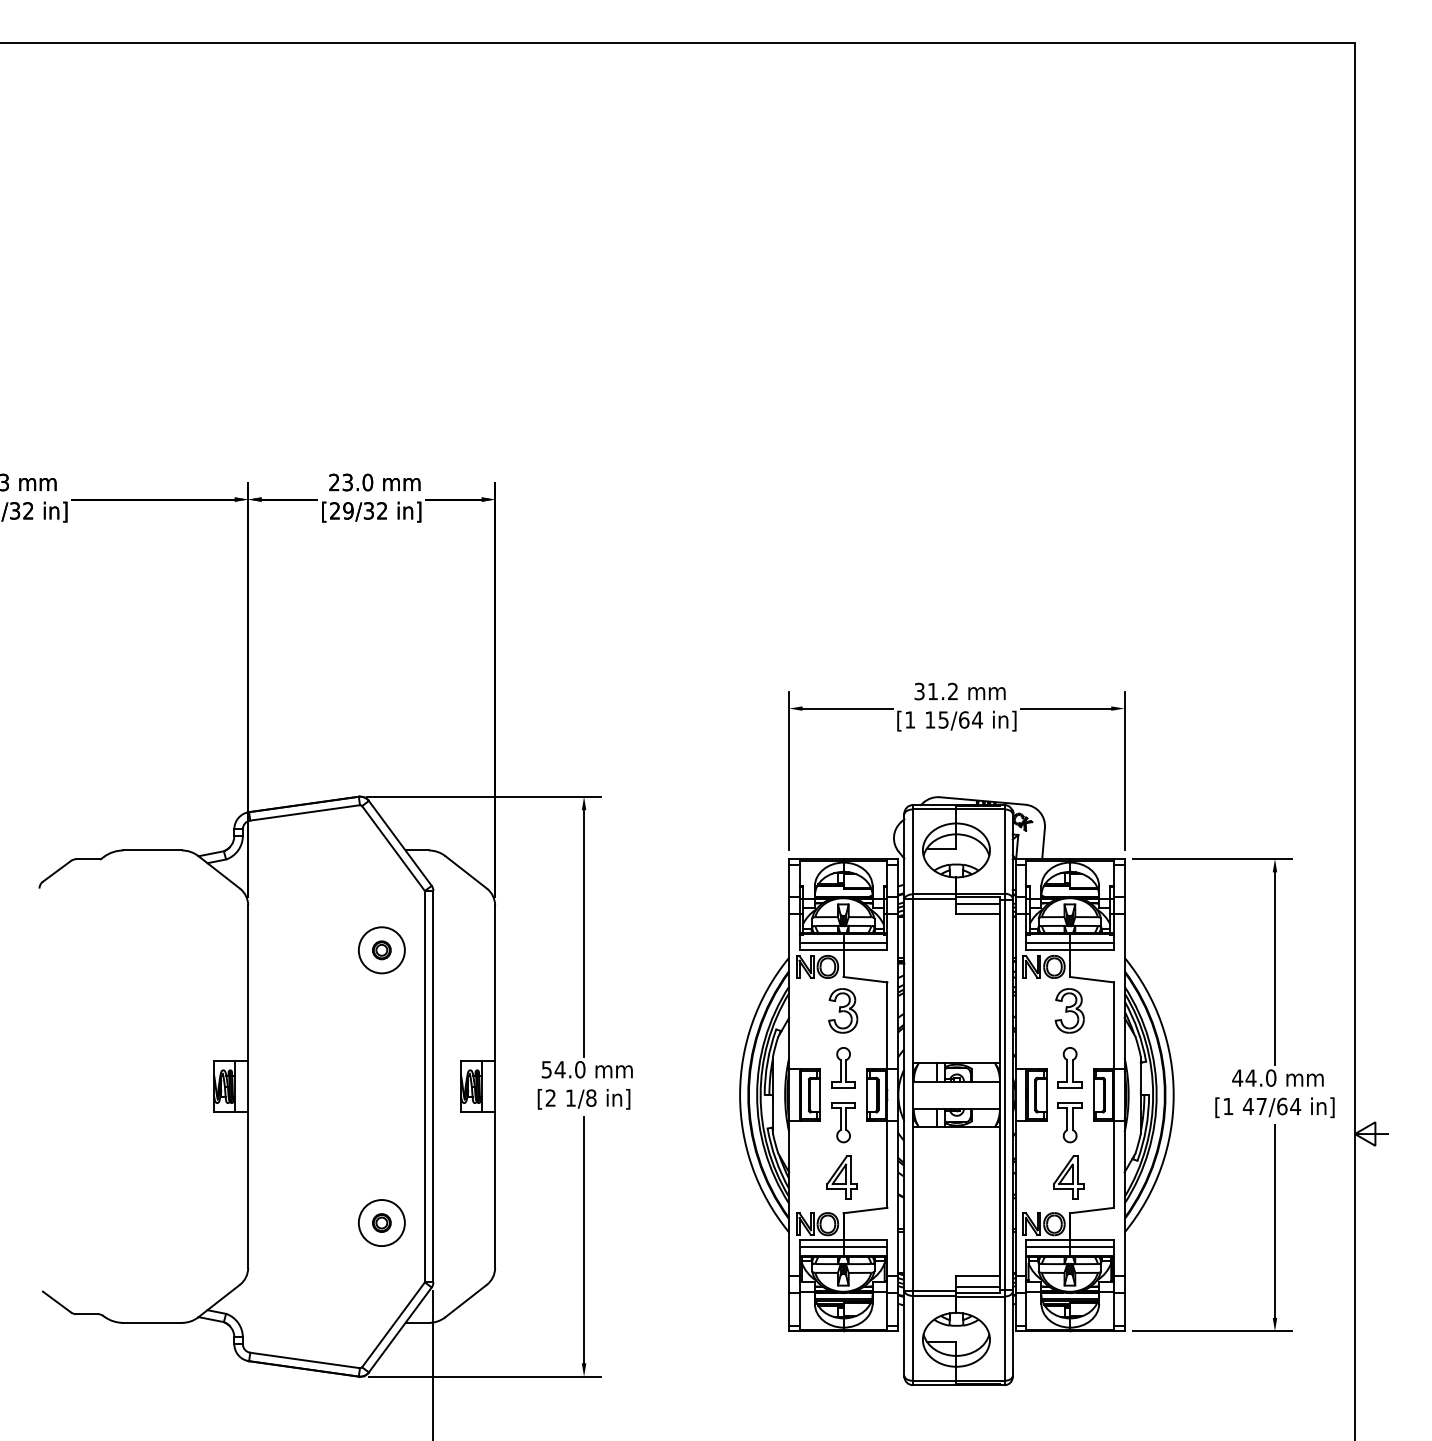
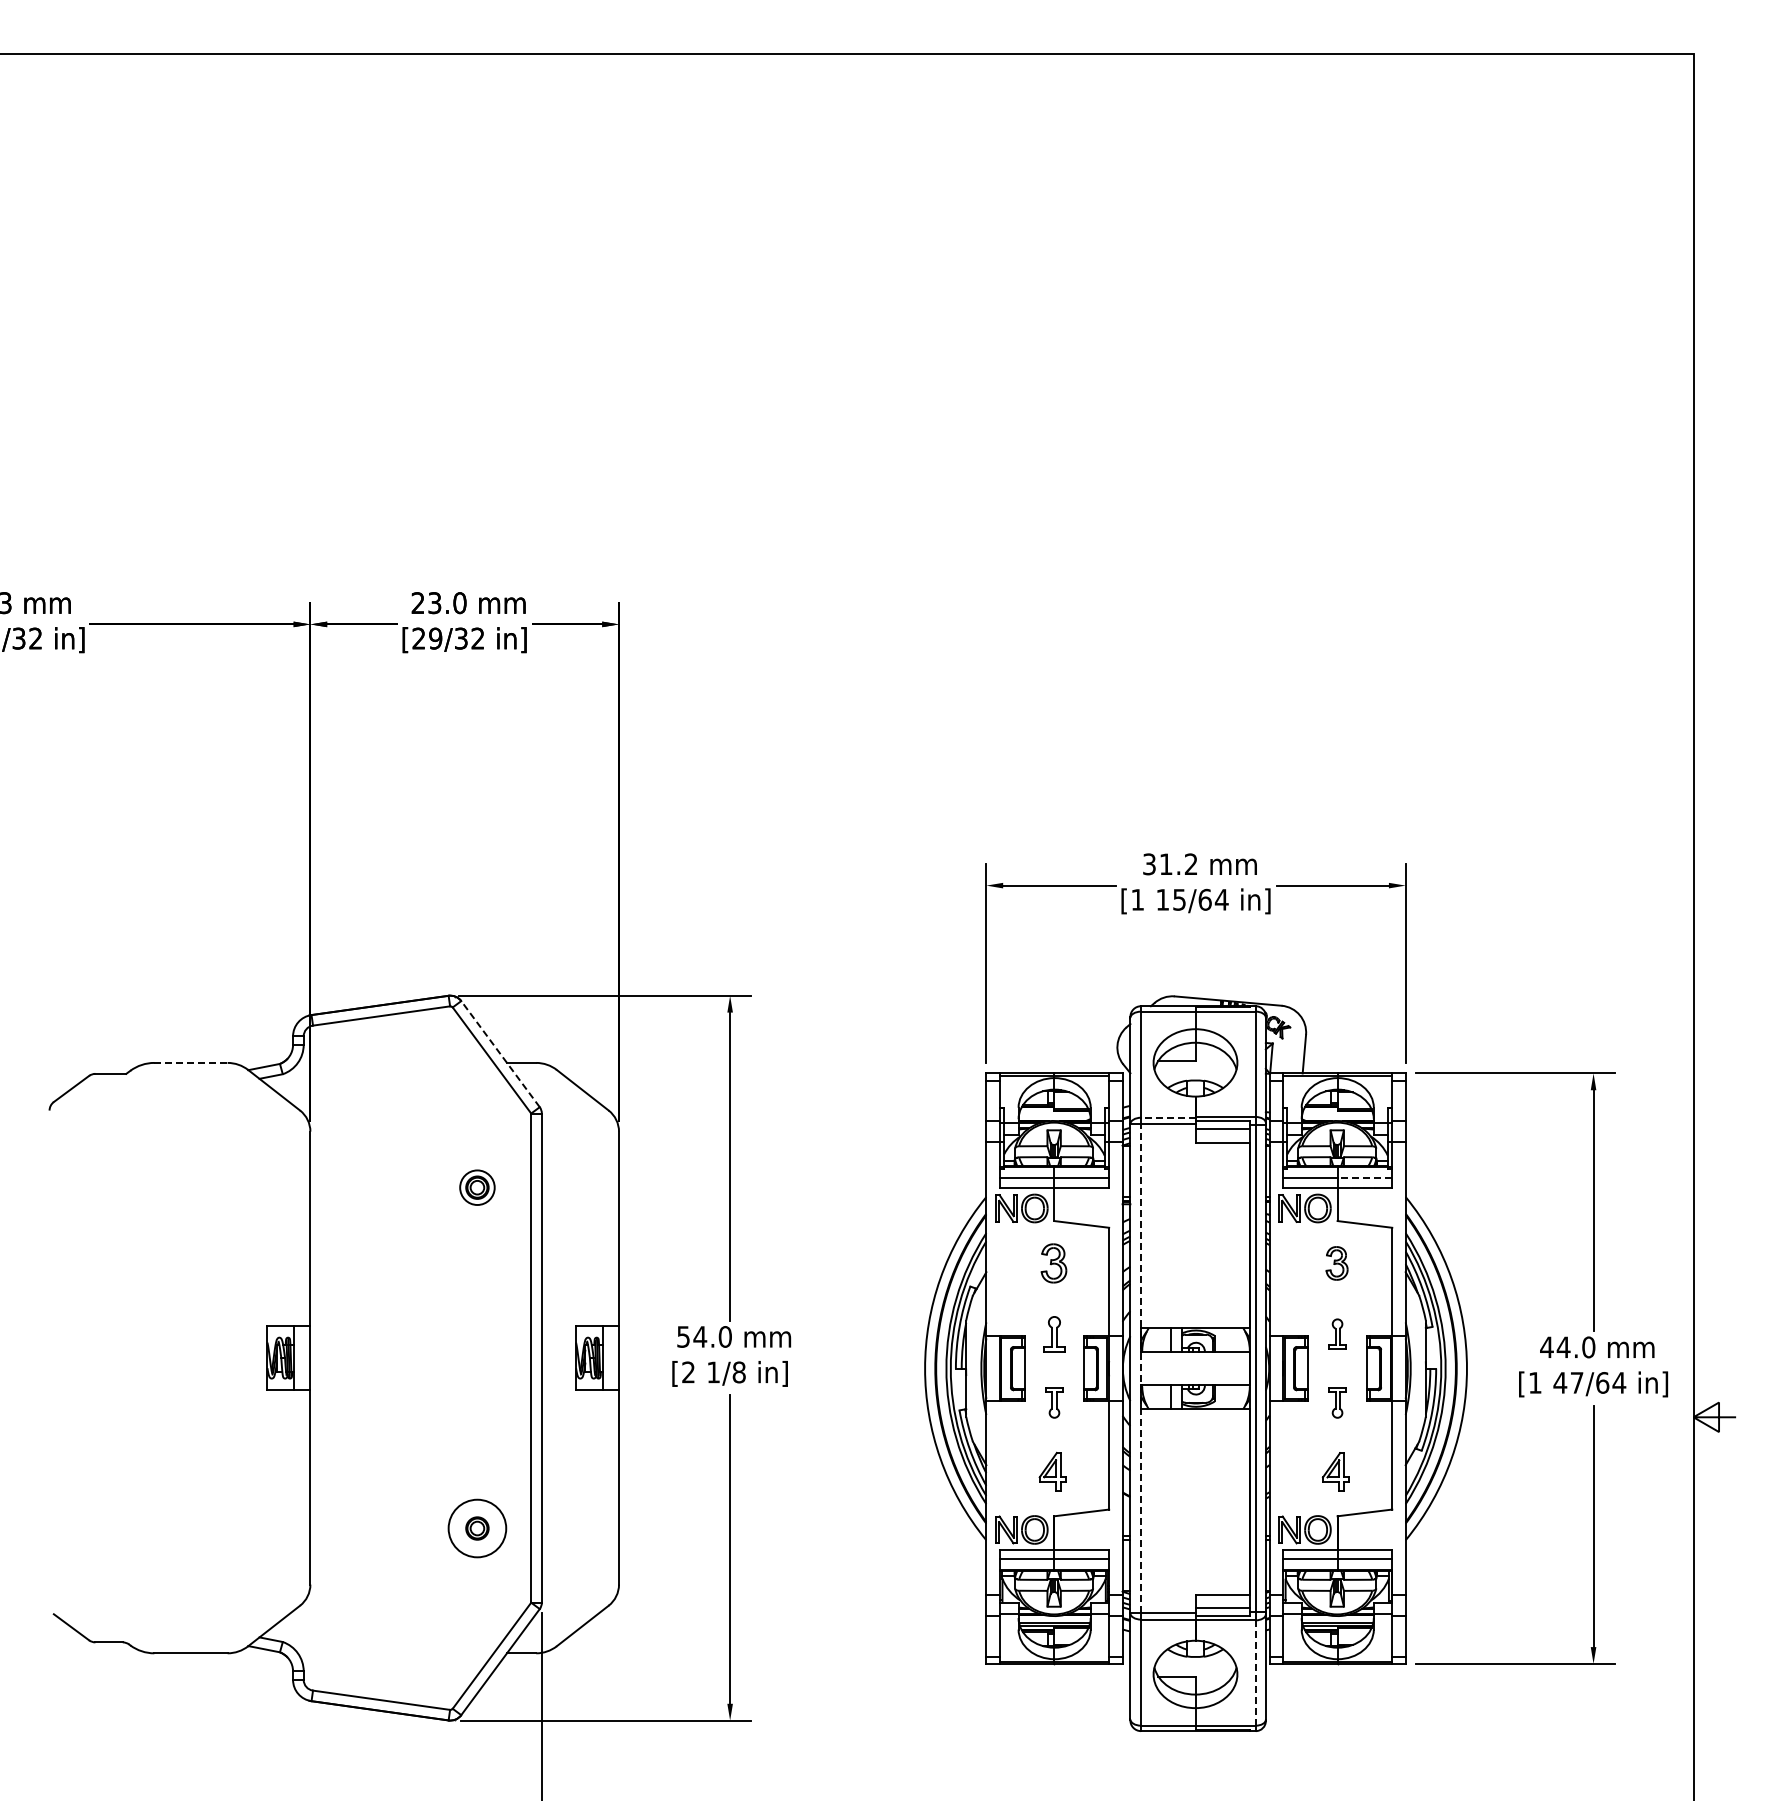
line: (400, 843) -> (500, 1054), solid -> dashed
line: (153, 850) -> (191, 1062), solid -> dashed
line: (934, 894) -> (1167, 1117), solid -> dashed
line: (1091, 942) -> (1364, 1178), solid -> dashed
circle: (381, 950) -> (477, 1187), size x0.6
part: (842, 1010) -> (1053, 1263), size x0.7
part: (1069, 1010) -> (1336, 1263), size x0.6
part: (843, 1066) -> (1054, 1333), size x0.7
part: (1070, 1066) -> (1337, 1333), size x0.6
line: (913, 1094) -> (1141, 1368), solid -> dashed
part: (843, 1122) -> (1054, 1402), size x0.6
part: (1070, 1122) -> (1337, 1402), size x0.6
part: (842, 1177) -> (1052, 1471), size x0.7
part: (1068, 1177) -> (1335, 1471), size x0.7
line: (1004, 1339) -> (1255, 1673), solid -> dashed

